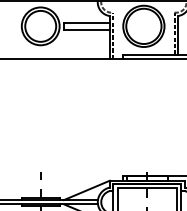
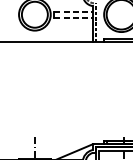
line: (86, 22) -> (73, 11), solid -> dashed
line: (86, 29) -> (73, 17), solid -> dashed

